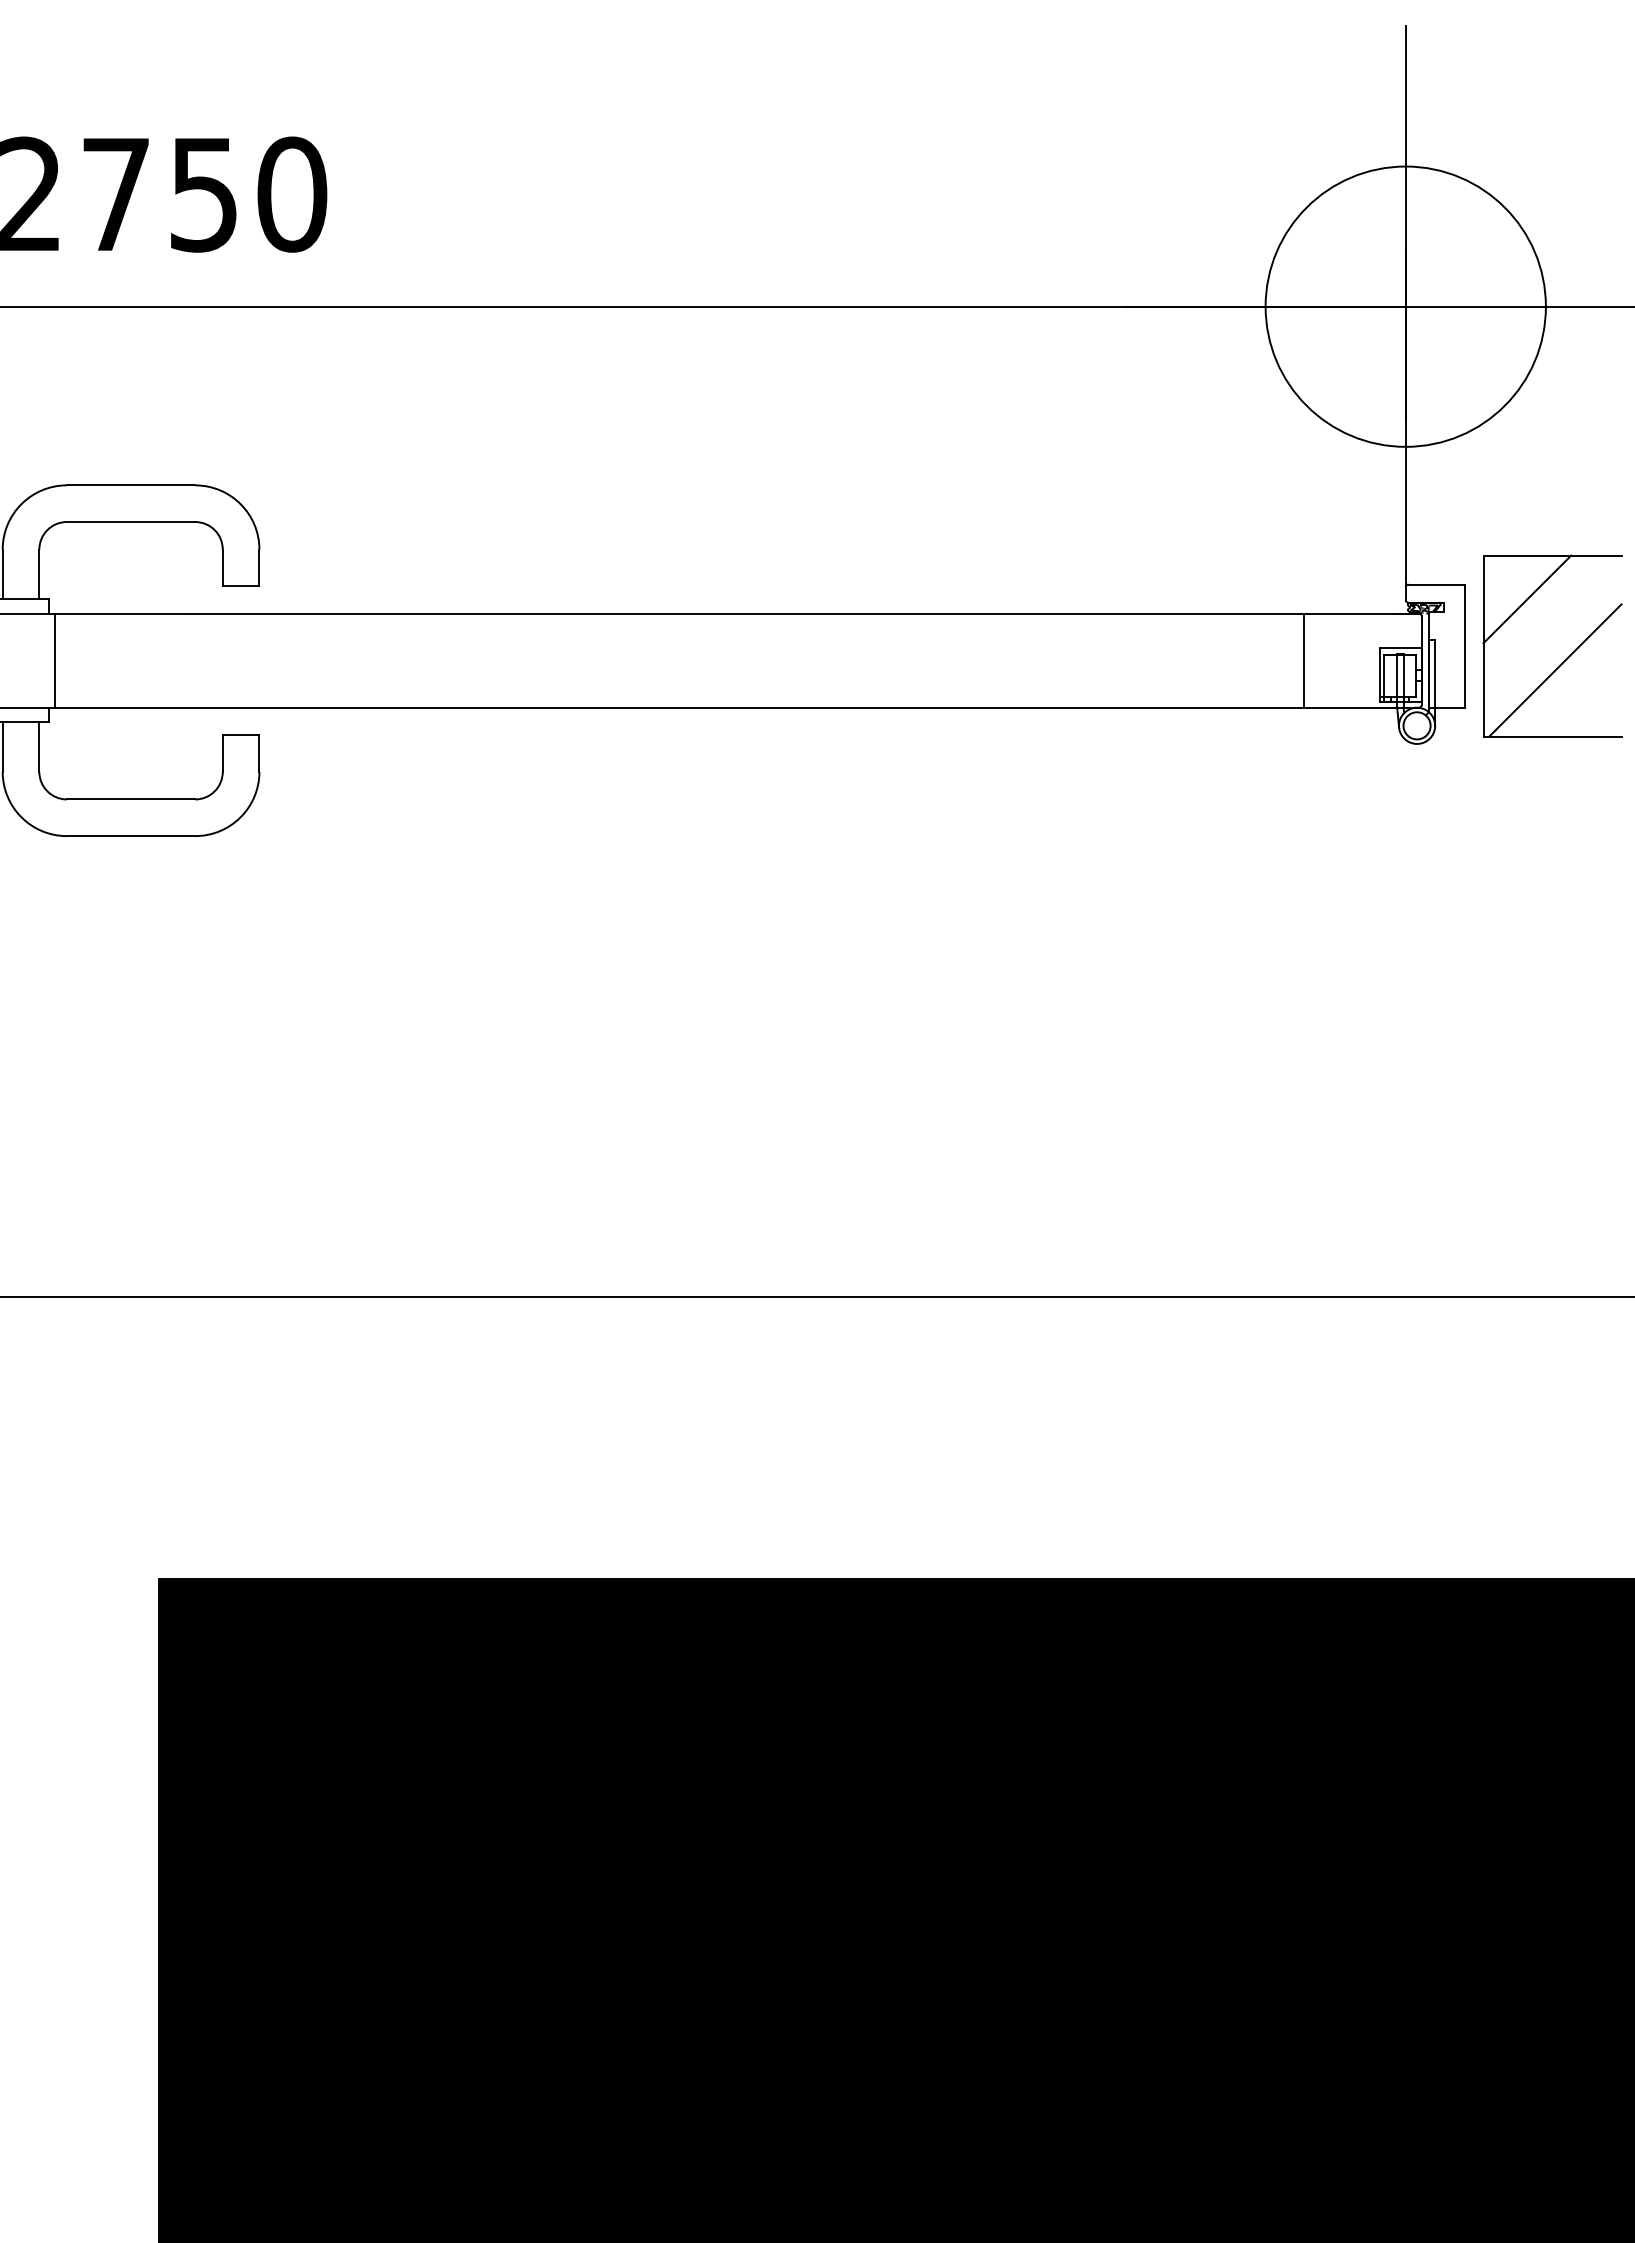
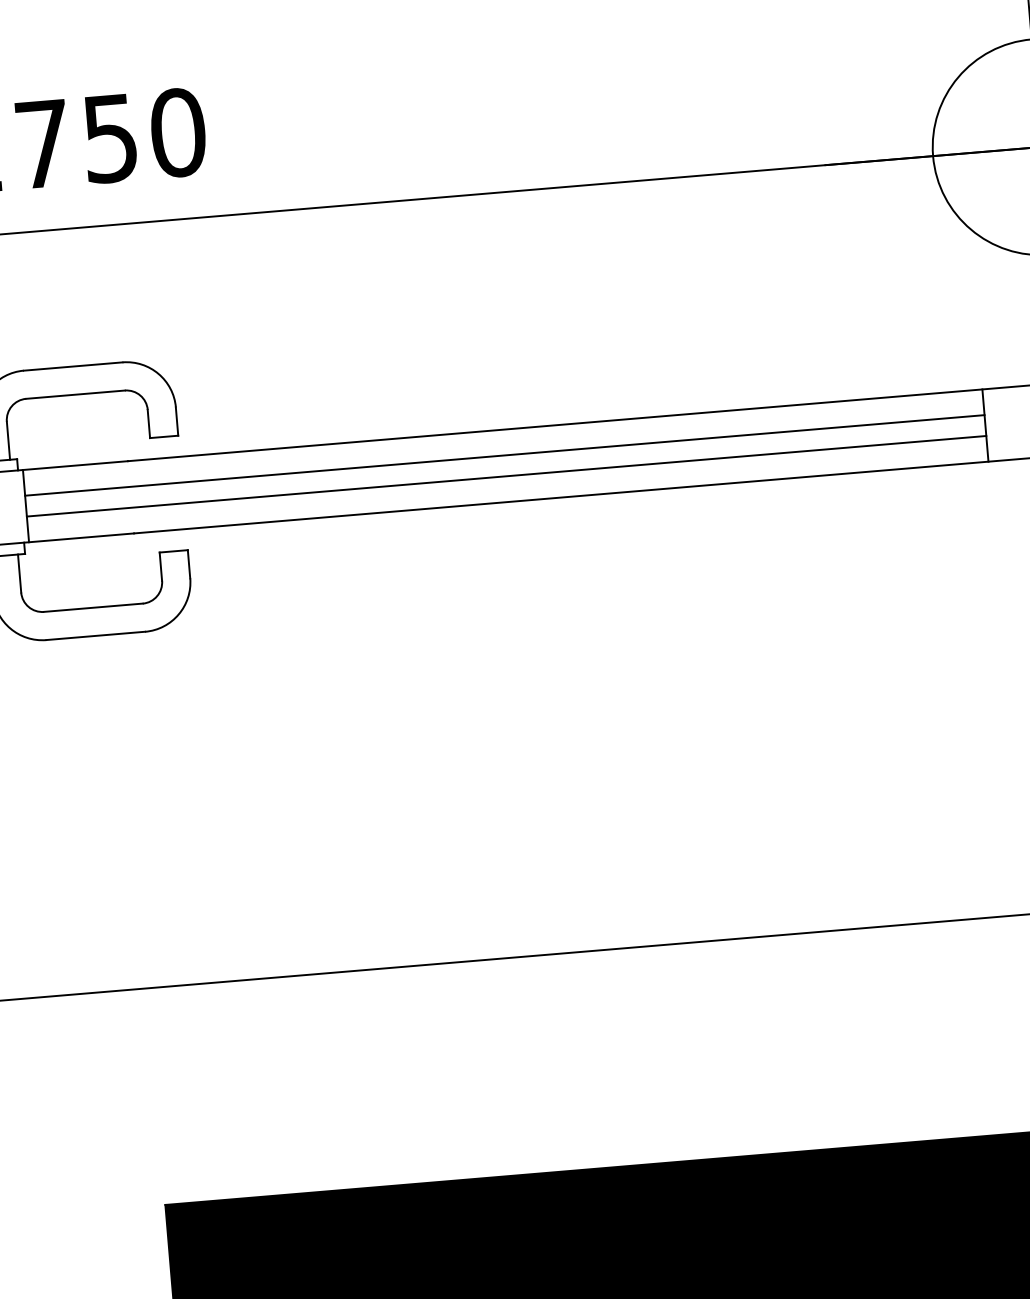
line: (679, 647) -> (504, 455), added
line: (679, 674) -> (506, 476), added

